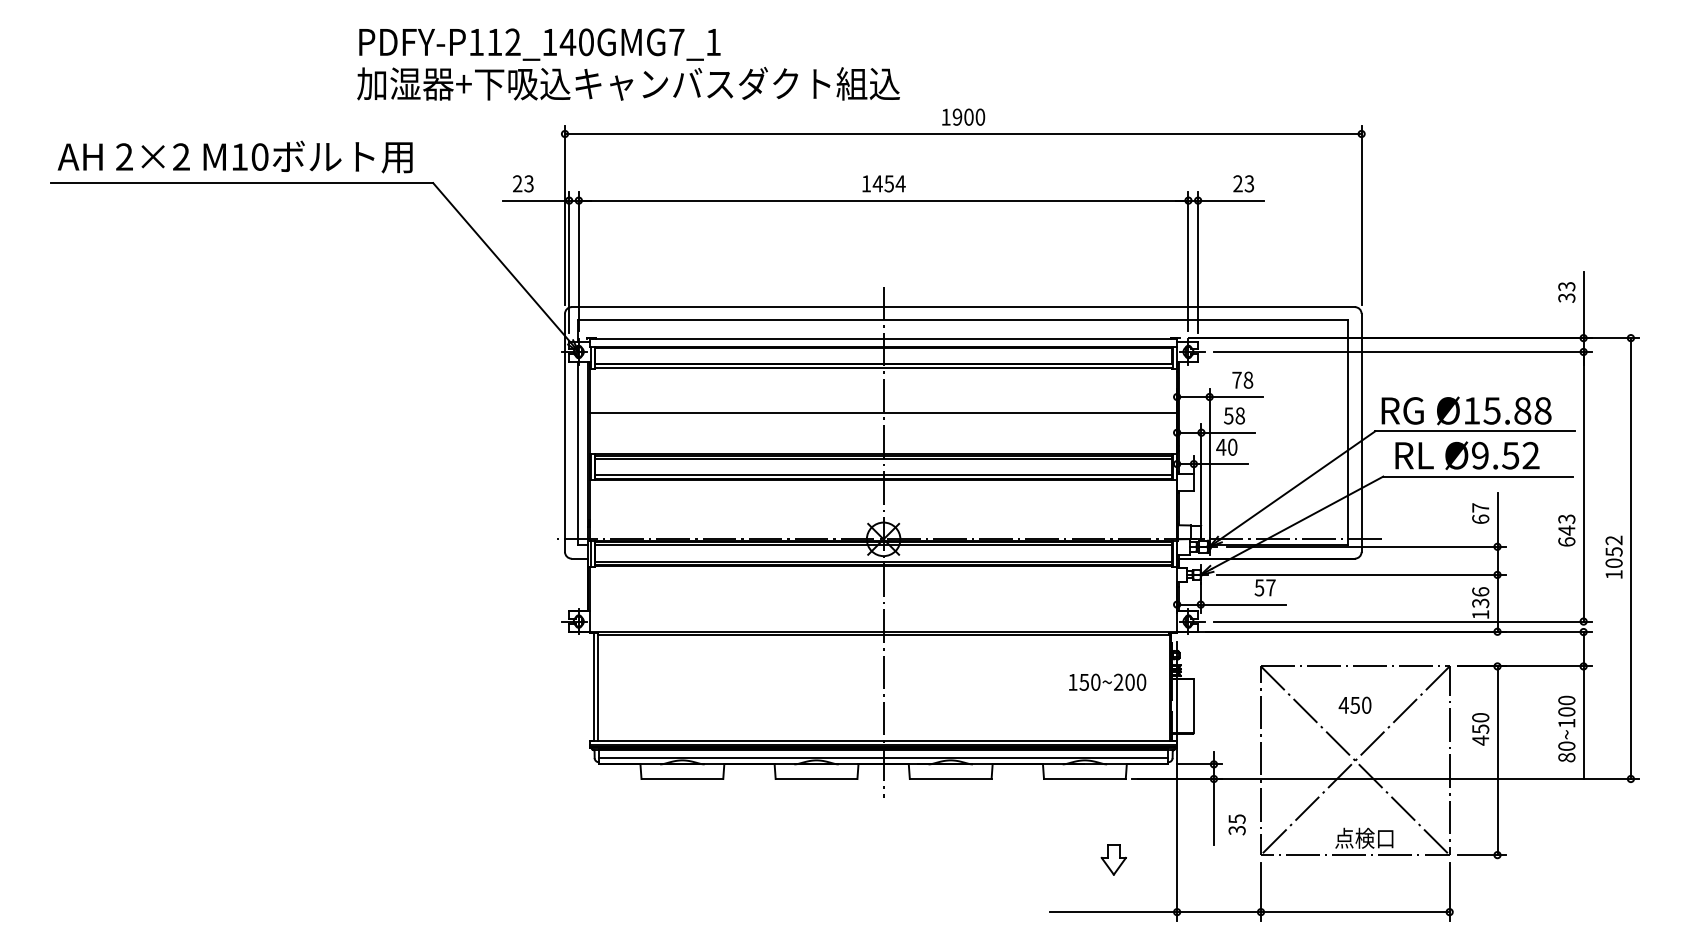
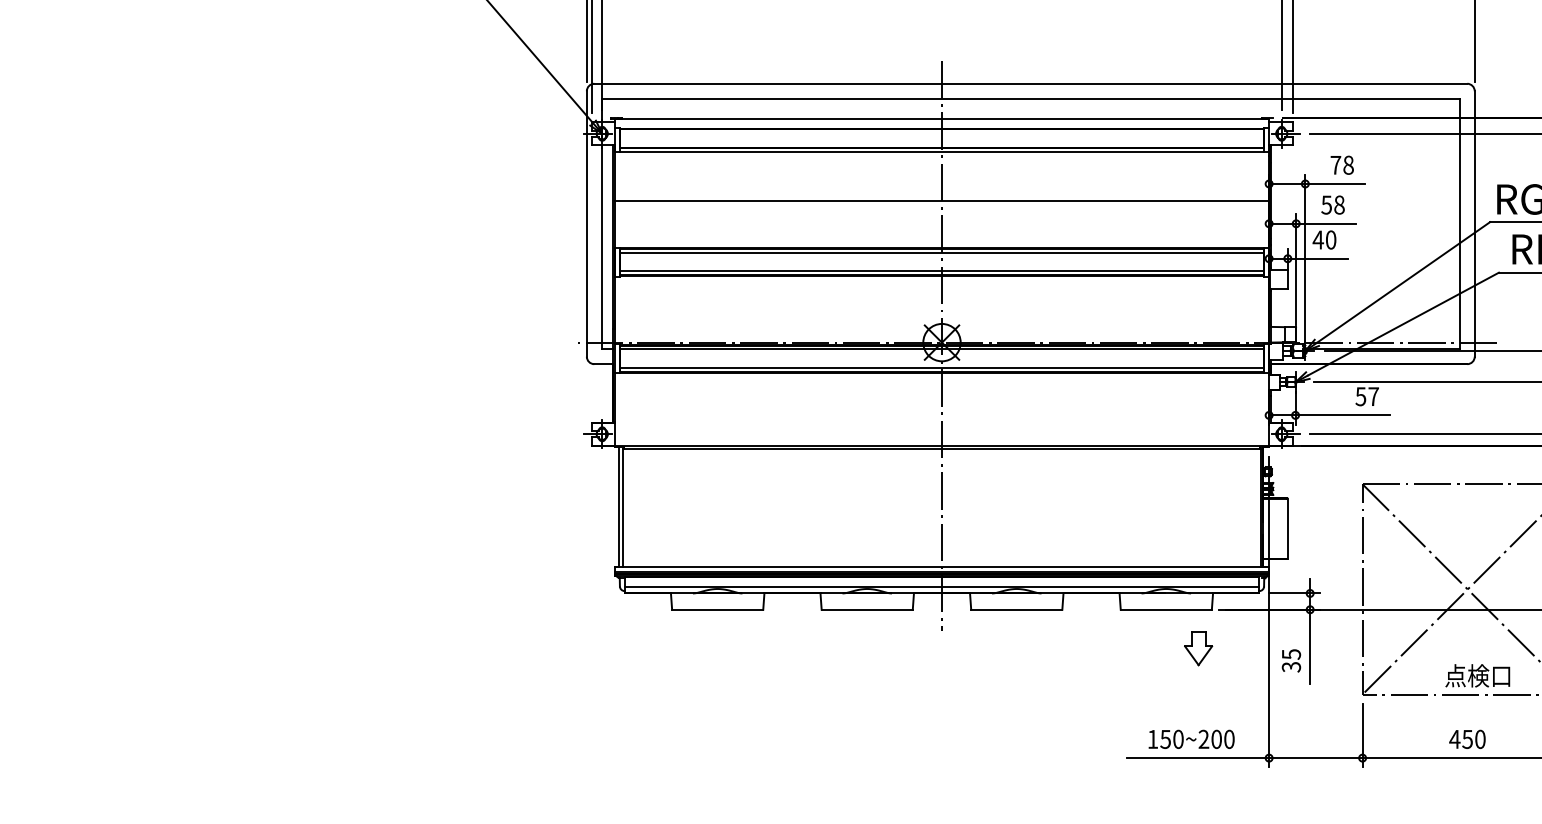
text: (1107, 681) -> (1191, 738), moved
text: (1354, 704) -> (1466, 738), moved
text: (1236, 824) -> (1290, 660), moved
part: (1113, 859) -> (1198, 648), moved

